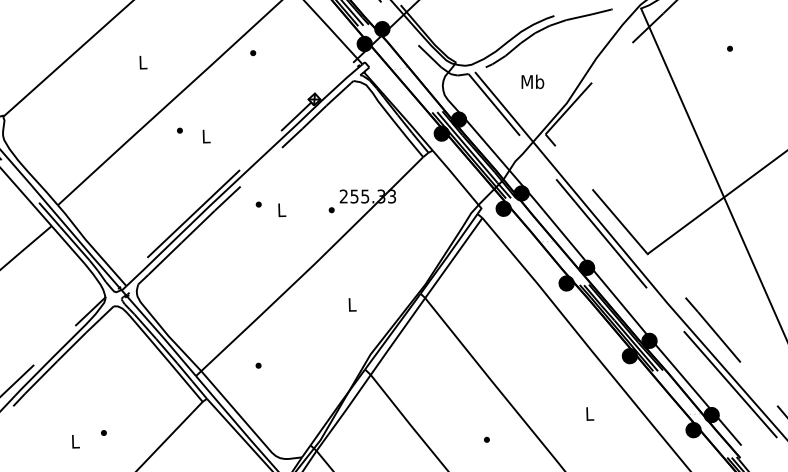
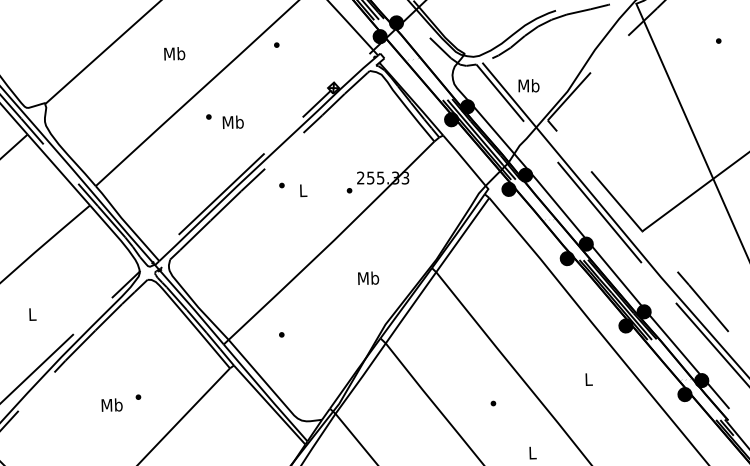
text: (142, 62) -> (174, 53), L -> Mb
text: (532, 81) -> (528, 85), moved
text: (205, 135) -> (232, 121), L -> Mb
text: (352, 303) -> (368, 277), L -> Mb
text: (74, 440) -> (111, 404), L -> Mb

